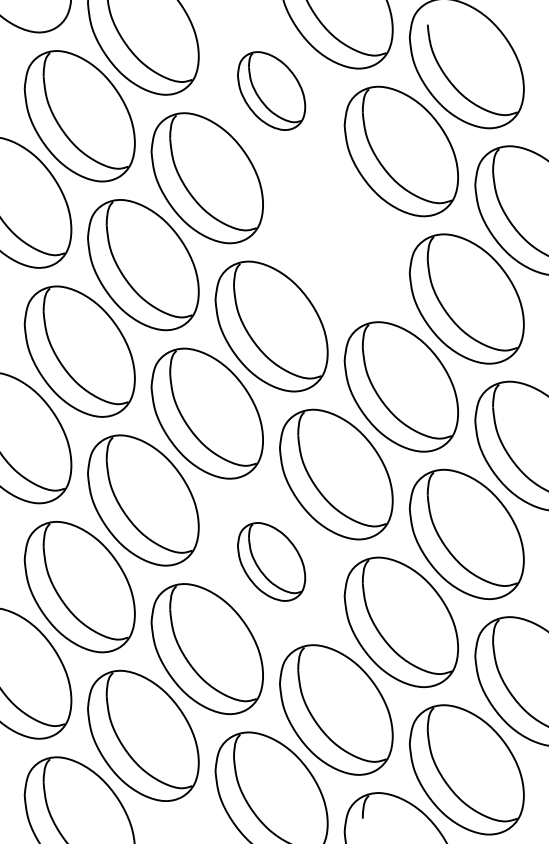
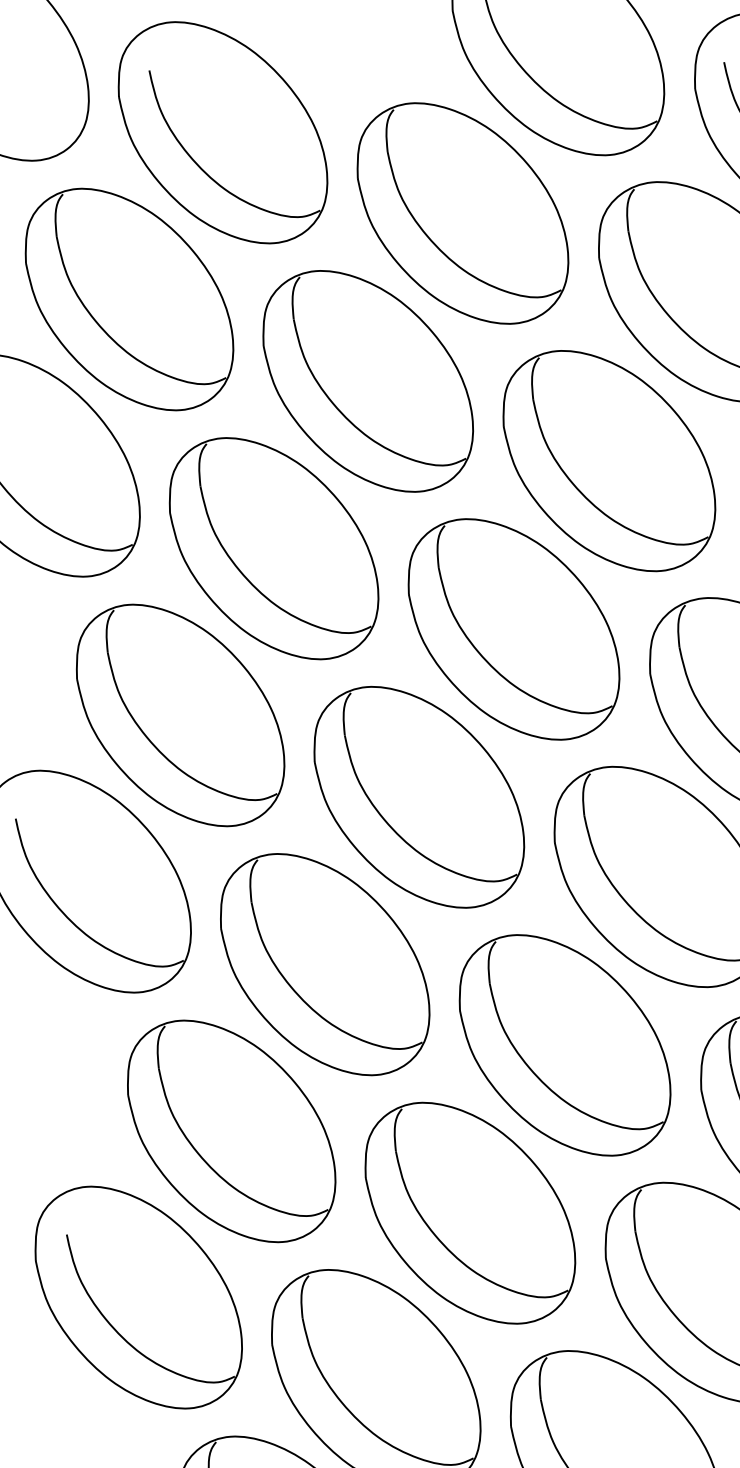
part: (271, 90) -> (462, 212), size x1.67
part: (336, 238) -> (609, 459), added
part: (271, 561) -> (564, 1044), size x1.67

